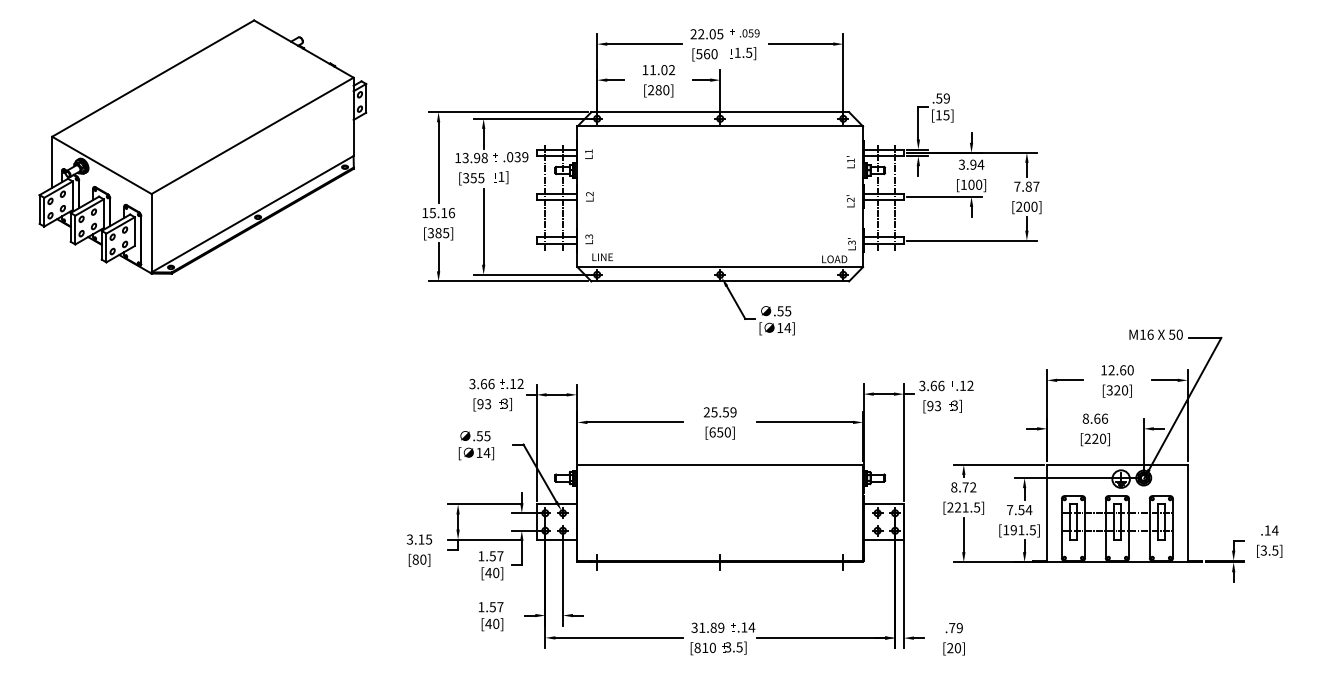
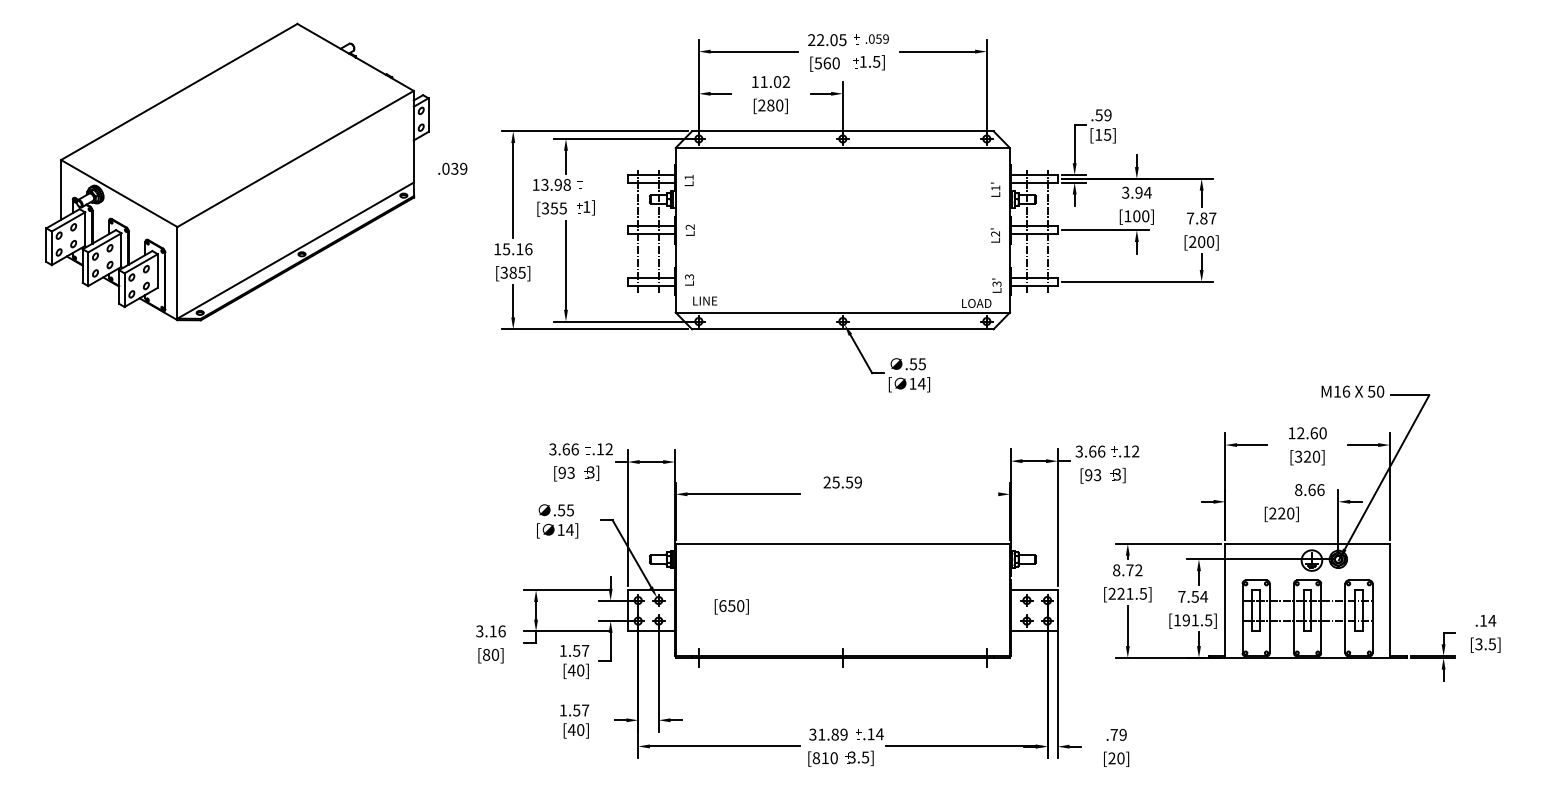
text: (515, 156) -> (452, 168), moved
text: (1095, 418) -> (1309, 489), moved
line: (804, 422) -> (941, 494), removed
text: (719, 432) -> (731, 606), moved
text: (428, 539) -> (501, 631), 3.15 -> 3.16

